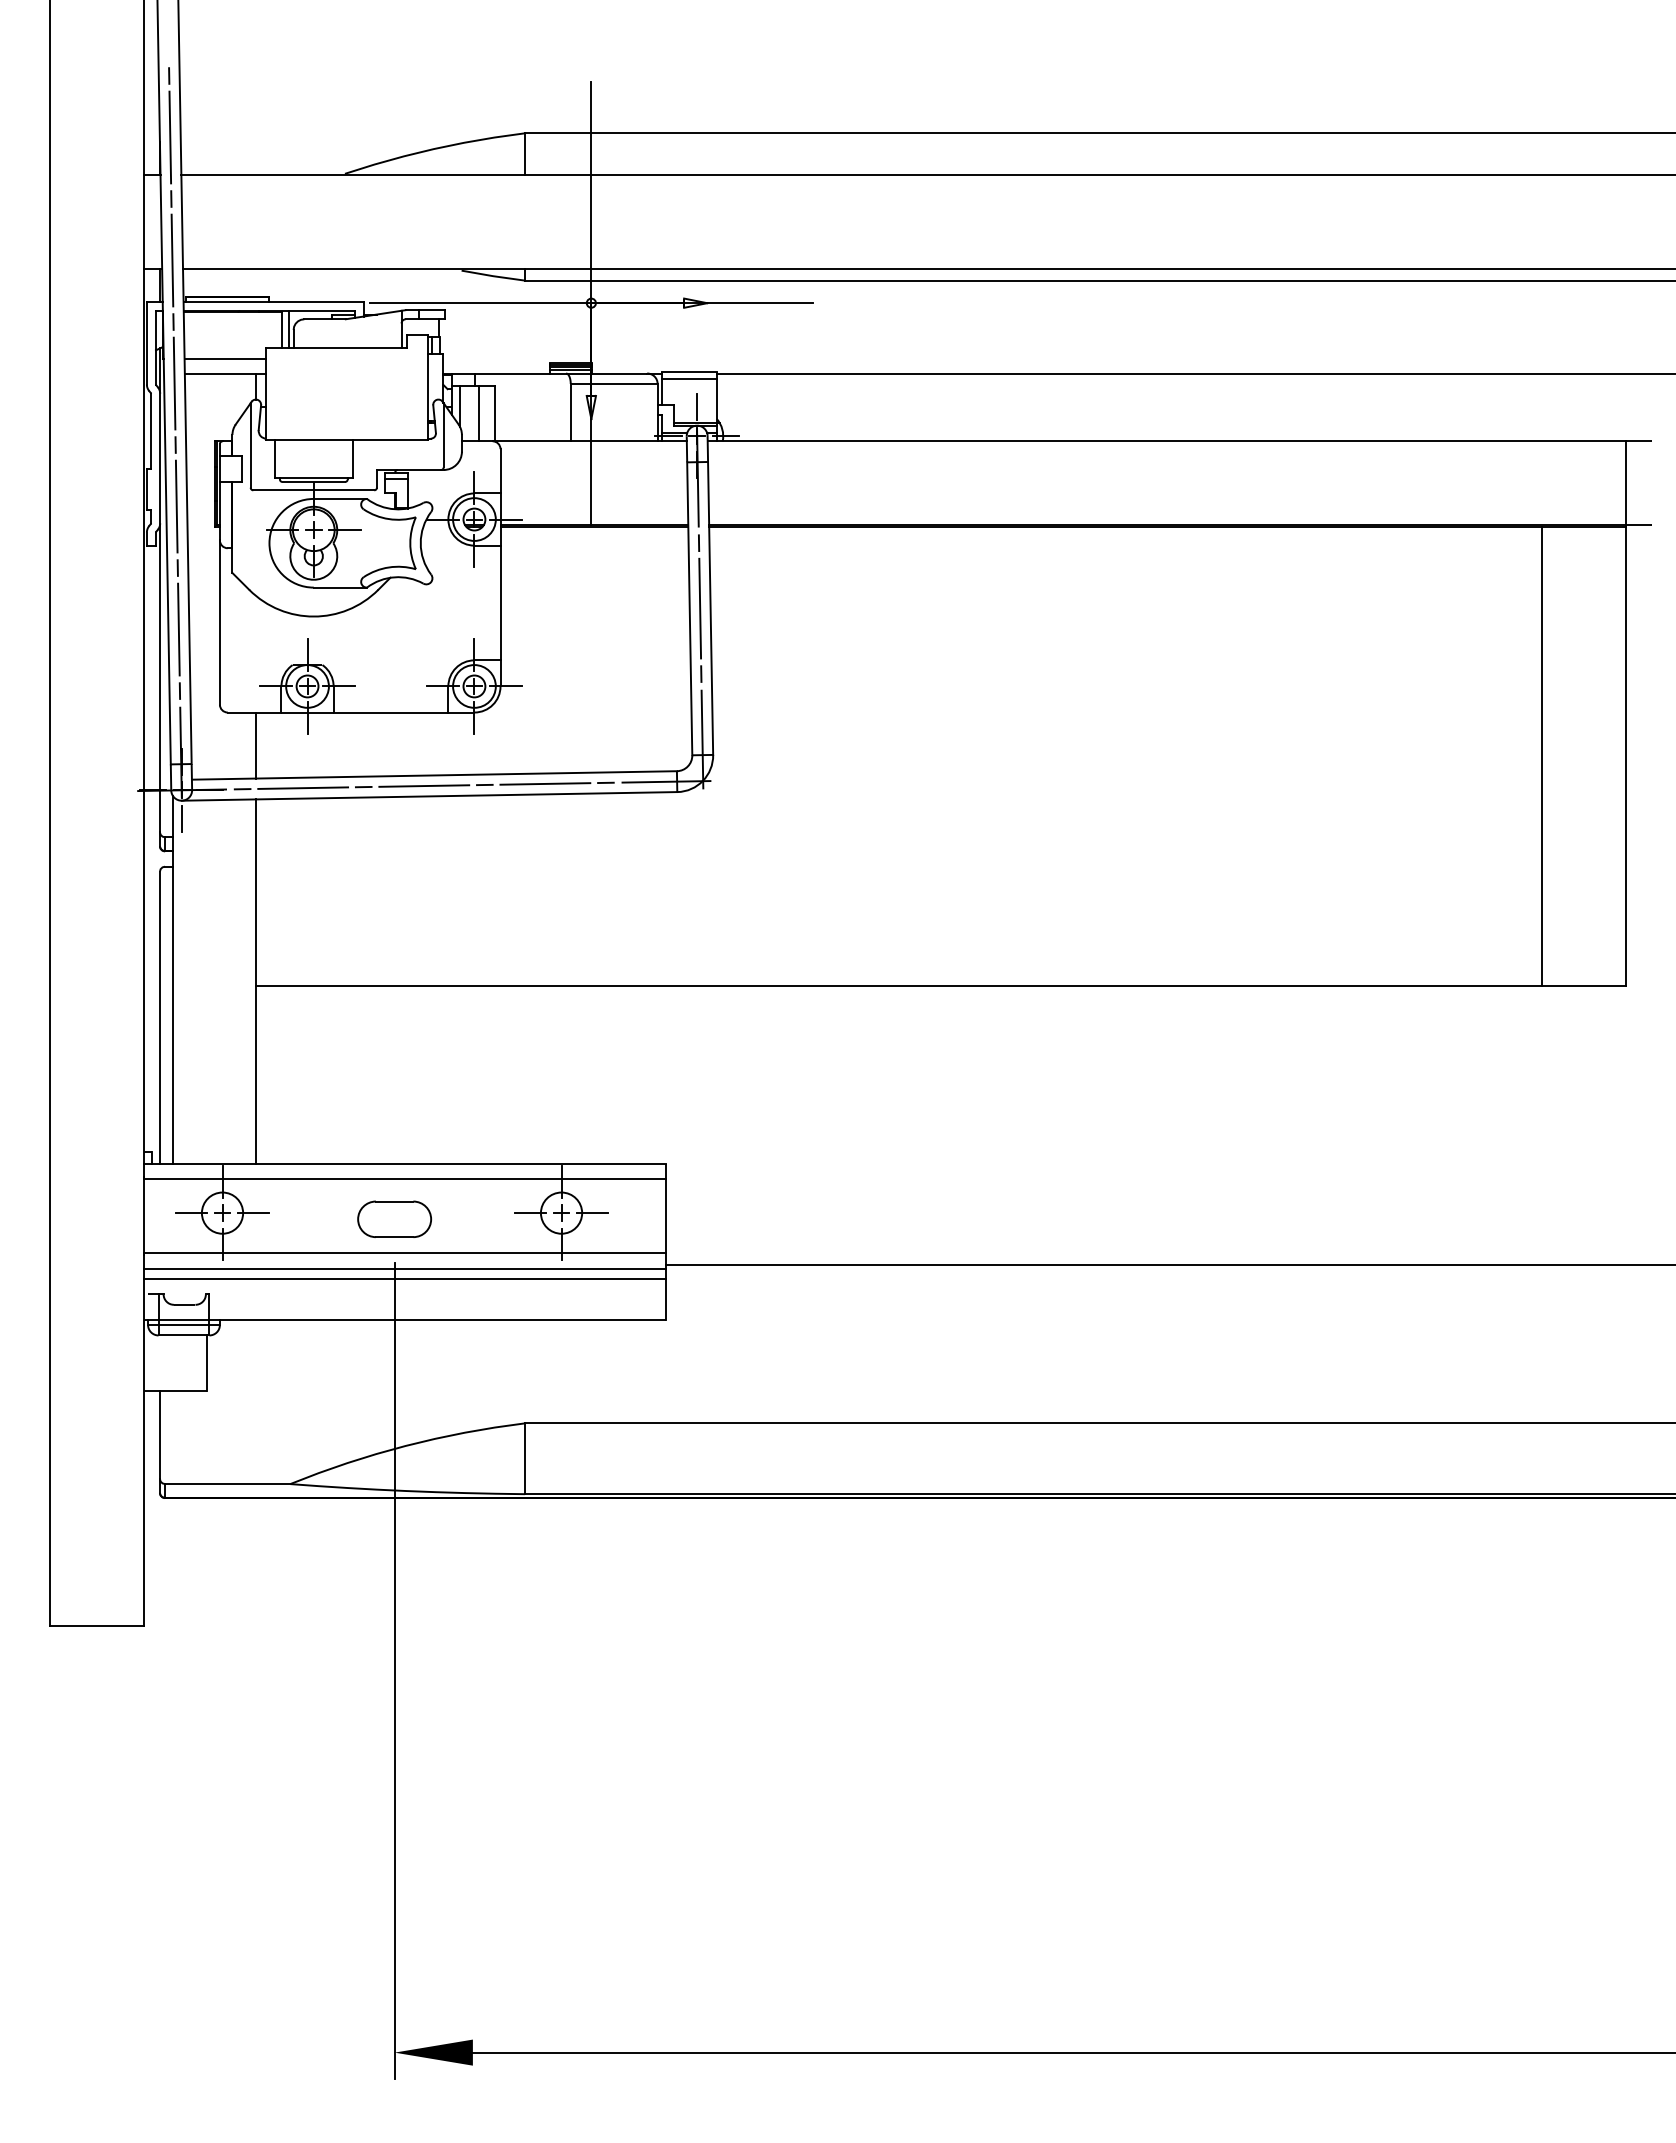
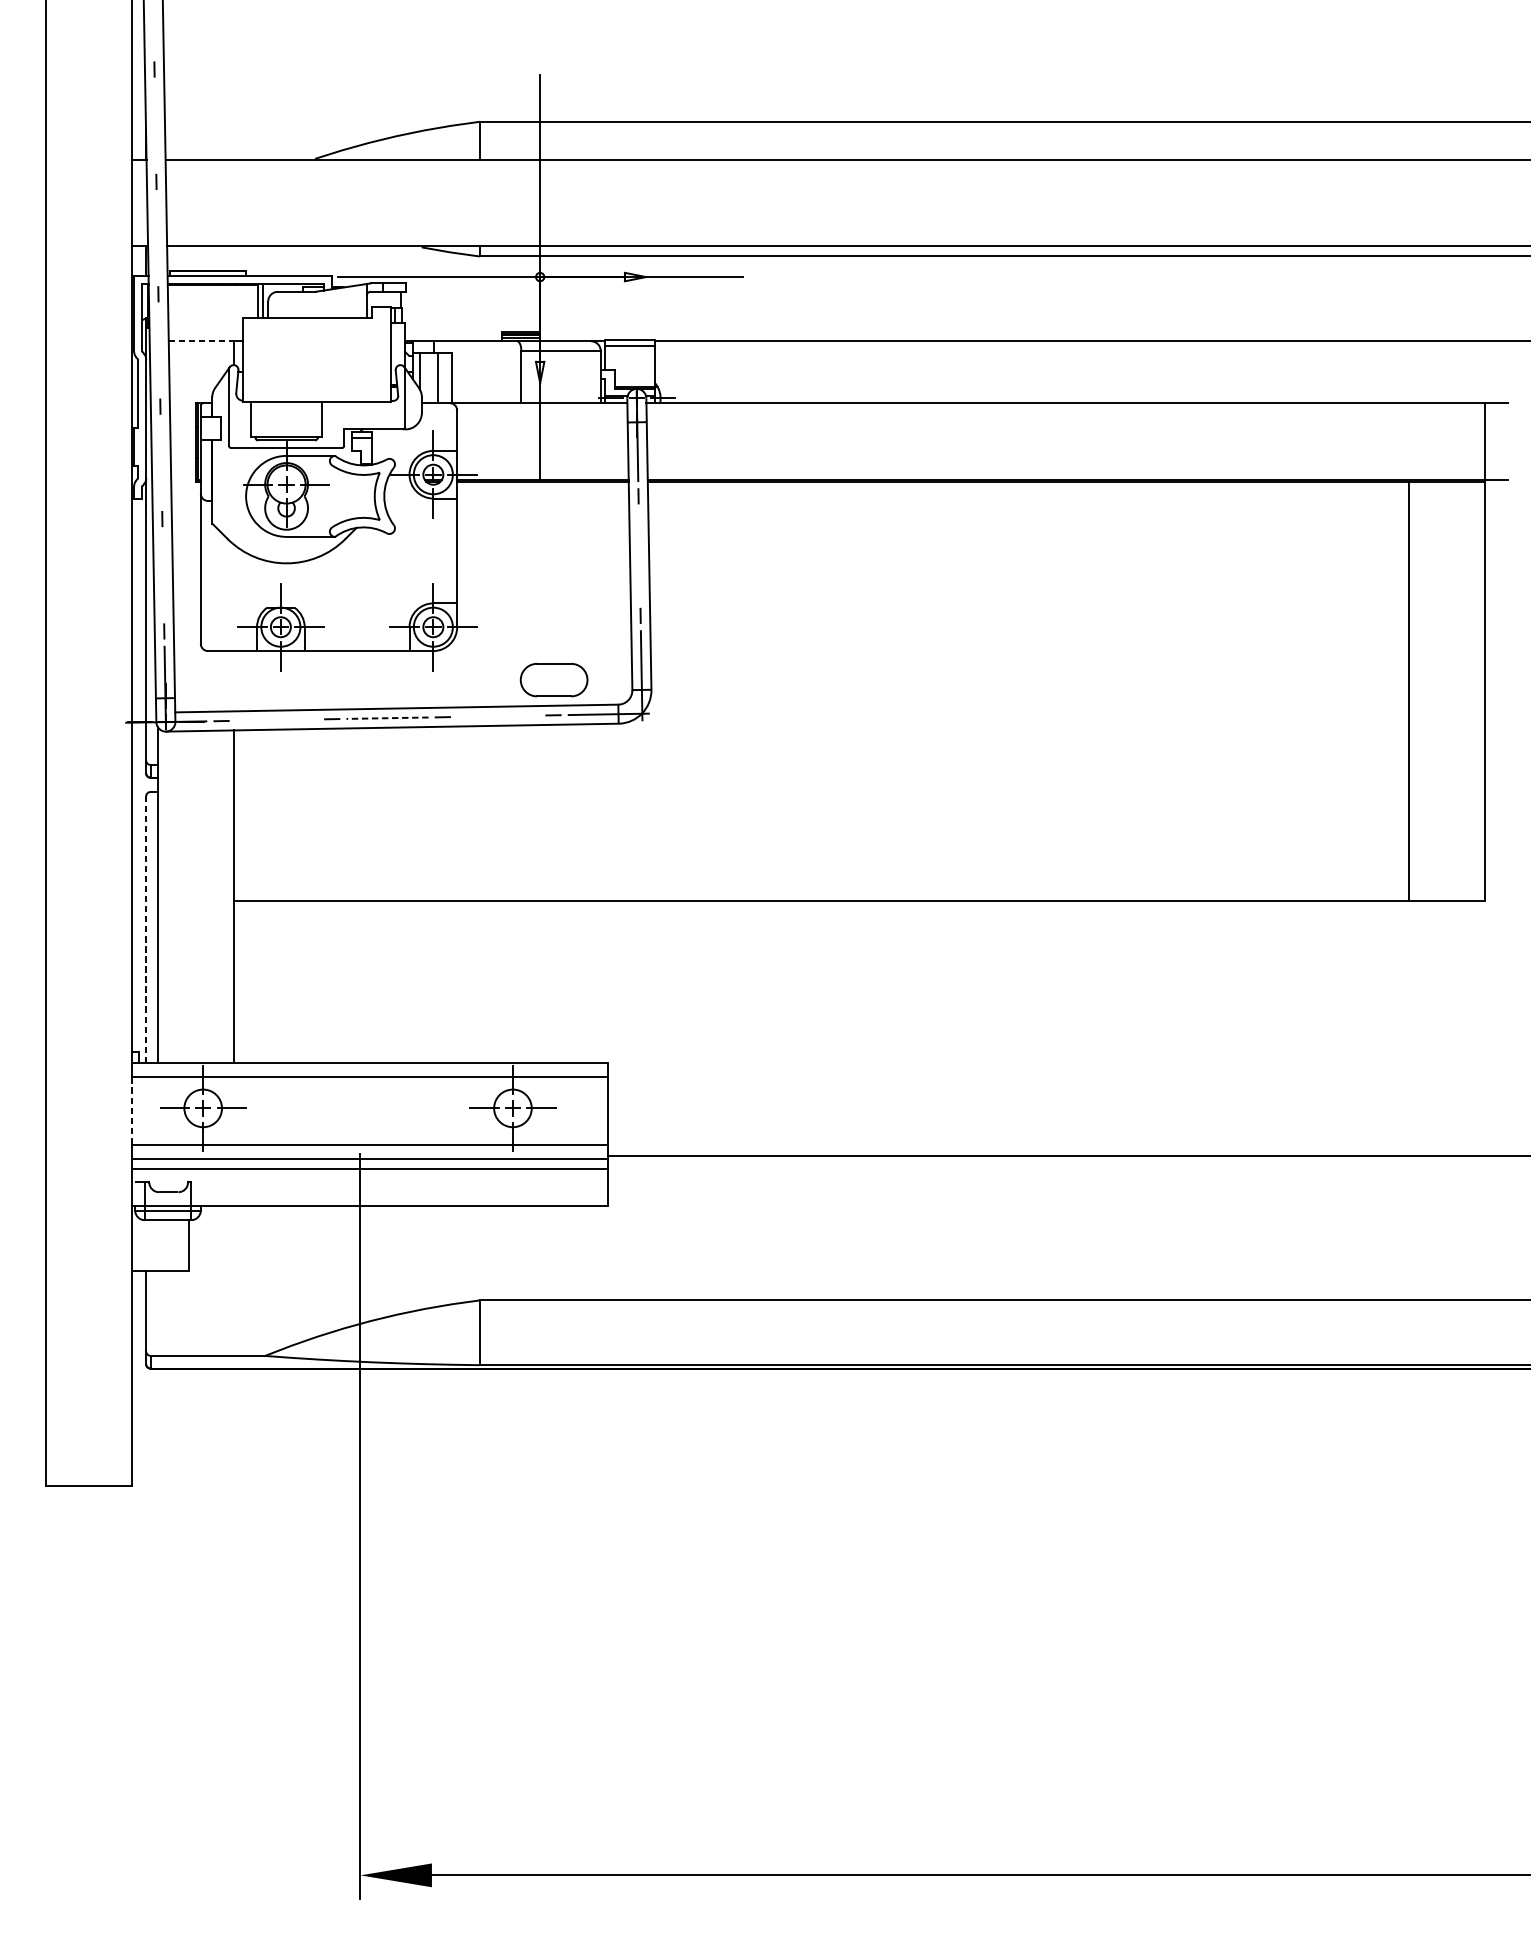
line: (170, 137) -> (155, 125), removed
line: (172, 260) -> (157, 238), removed
line: (225, 358) -> (205, 327), removed
line: (220, 373) -> (201, 341), solid -> dashed
line: (174, 383) -> (159, 350), removed
line: (697, 407) -> (637, 372), removed
line: (176, 506) -> (161, 462), removed
line: (700, 608) -> (639, 556), removed
line: (178, 629) -> (162, 575), removed
line: (256, 745) -> (234, 681), removed
line: (545, 783) -> (498, 715), removed
line: (424, 786) -> (387, 718), solid -> dashed
line: (303, 787) -> (277, 719), removed
line: (181, 818) -> (165, 747), removed
line: (159, 1017) -> (145, 929), solid -> dashed
line: (144, 1216) -> (131, 1111), solid -> dashed
part: (394, 1218) -> (554, 679), moved

